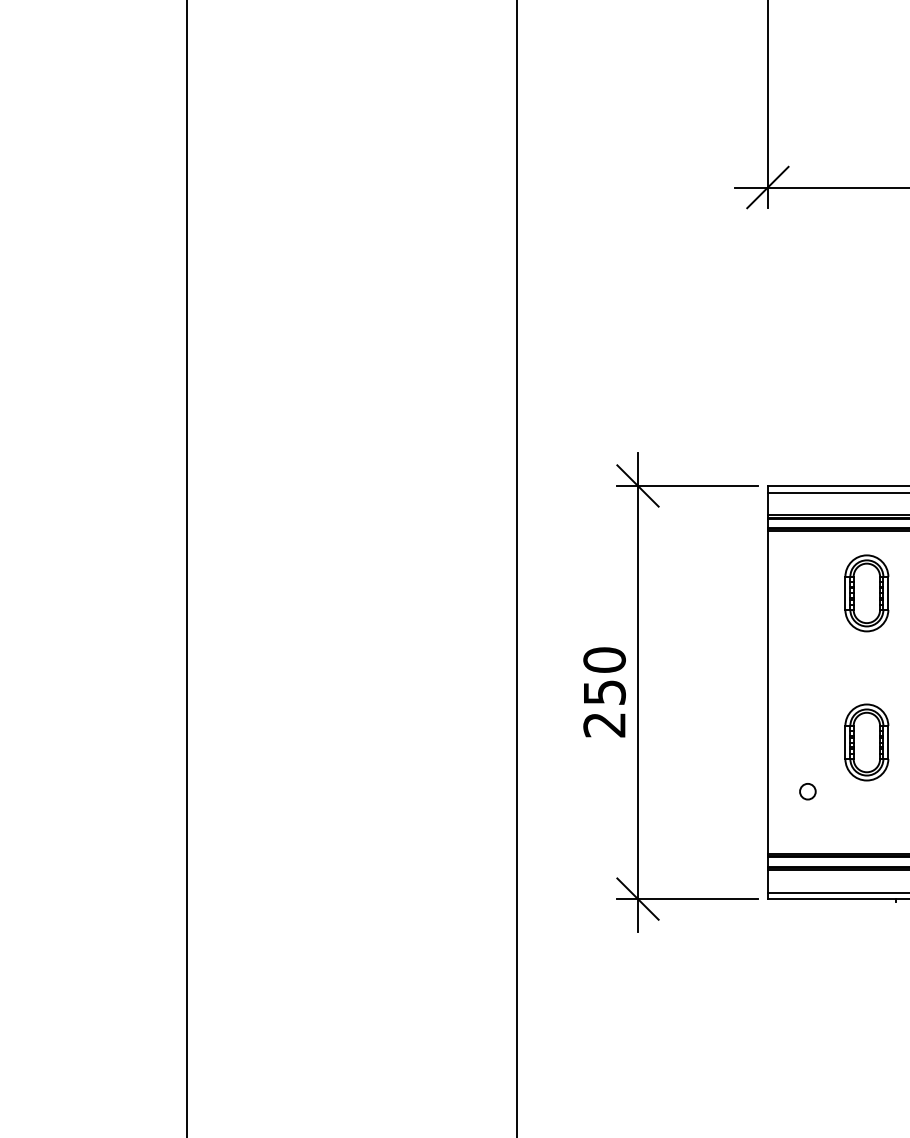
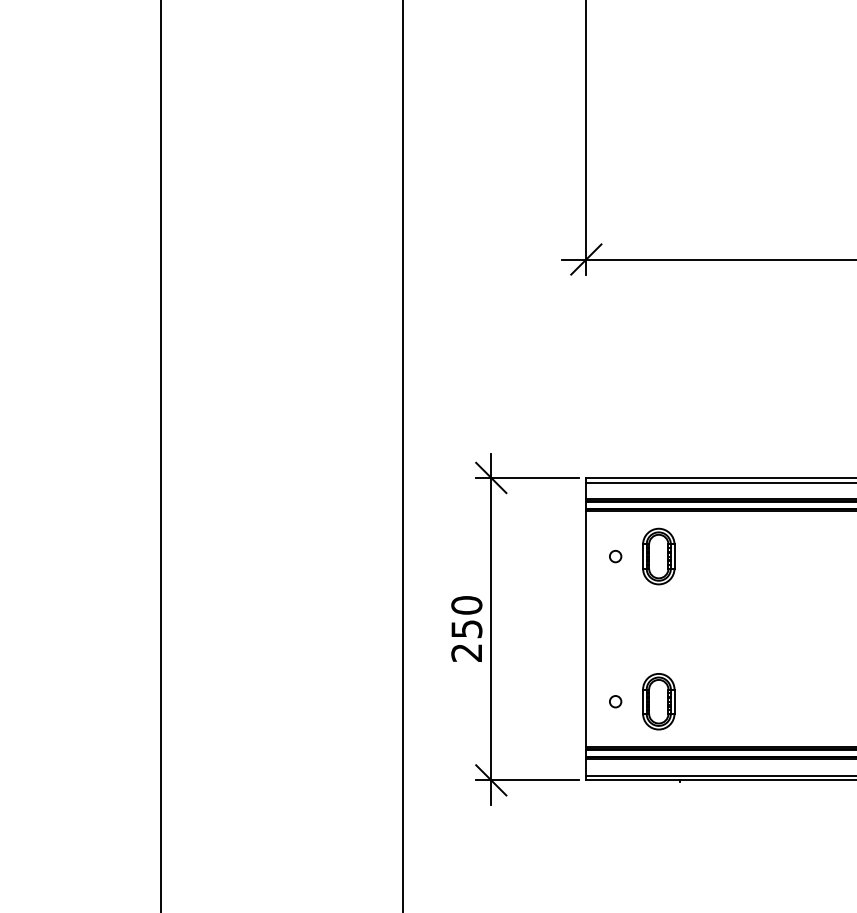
circle: (807, 593) -> (615, 556), added
part: (866, 742) -> (658, 701), moved

